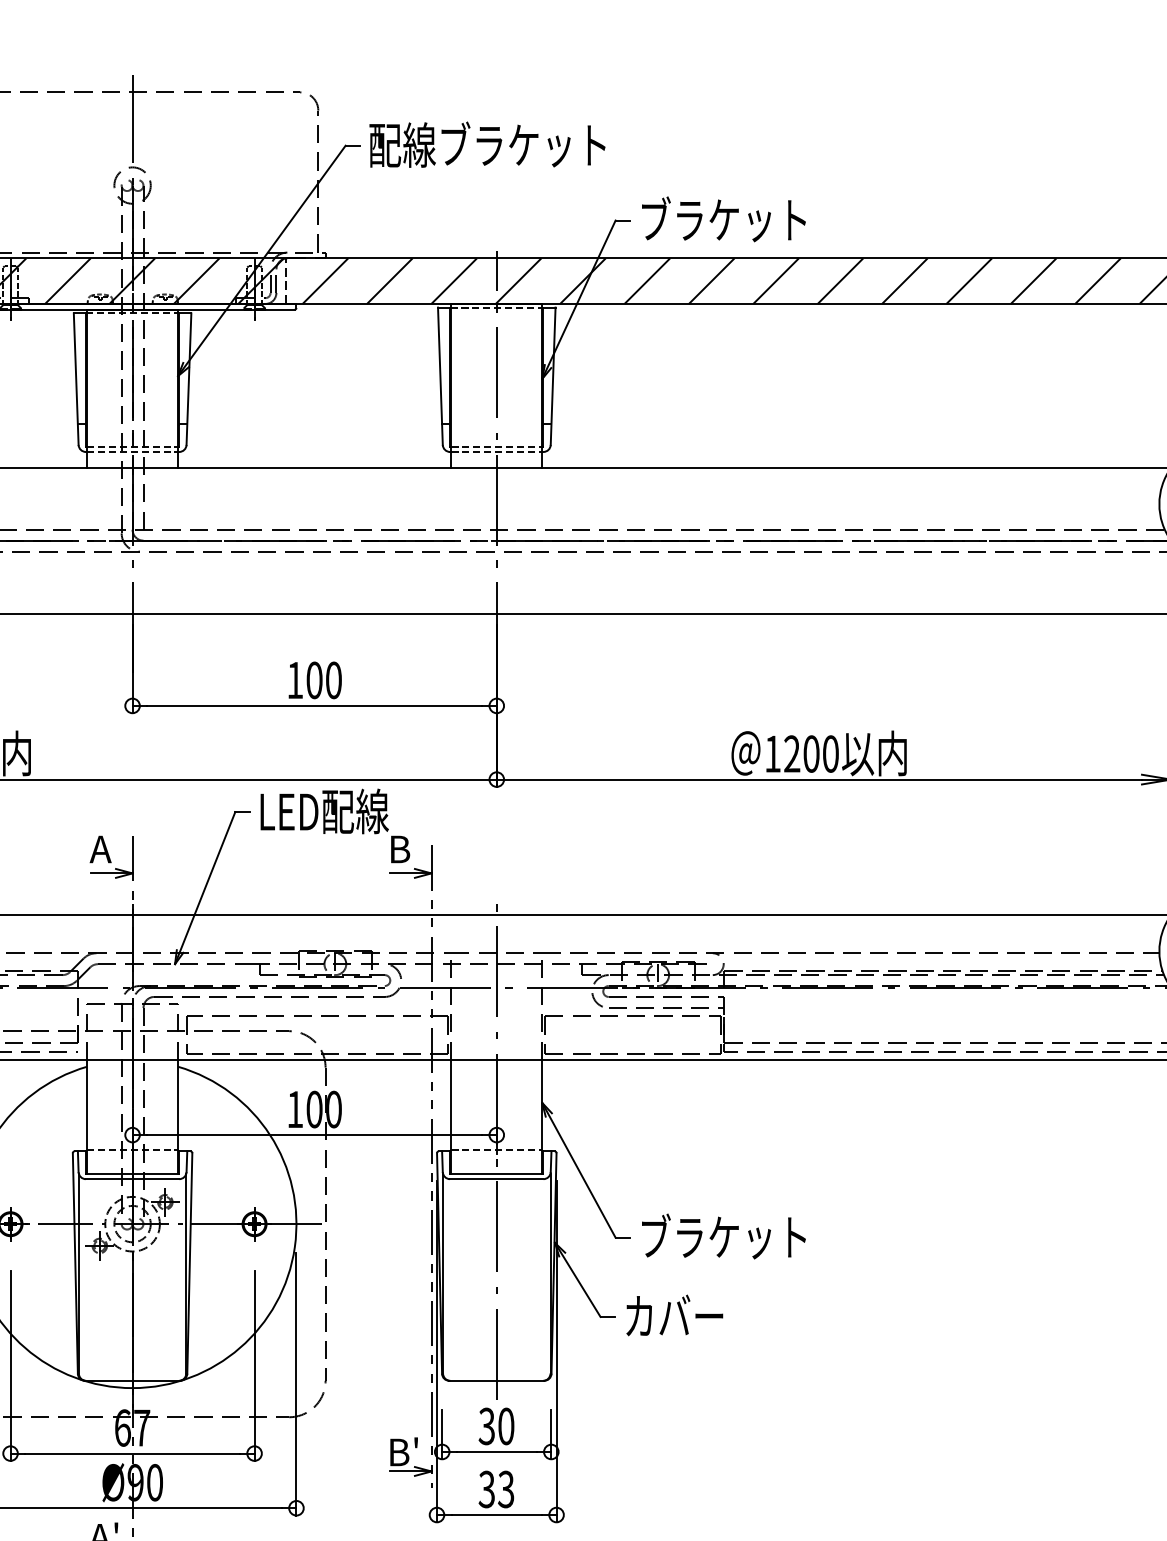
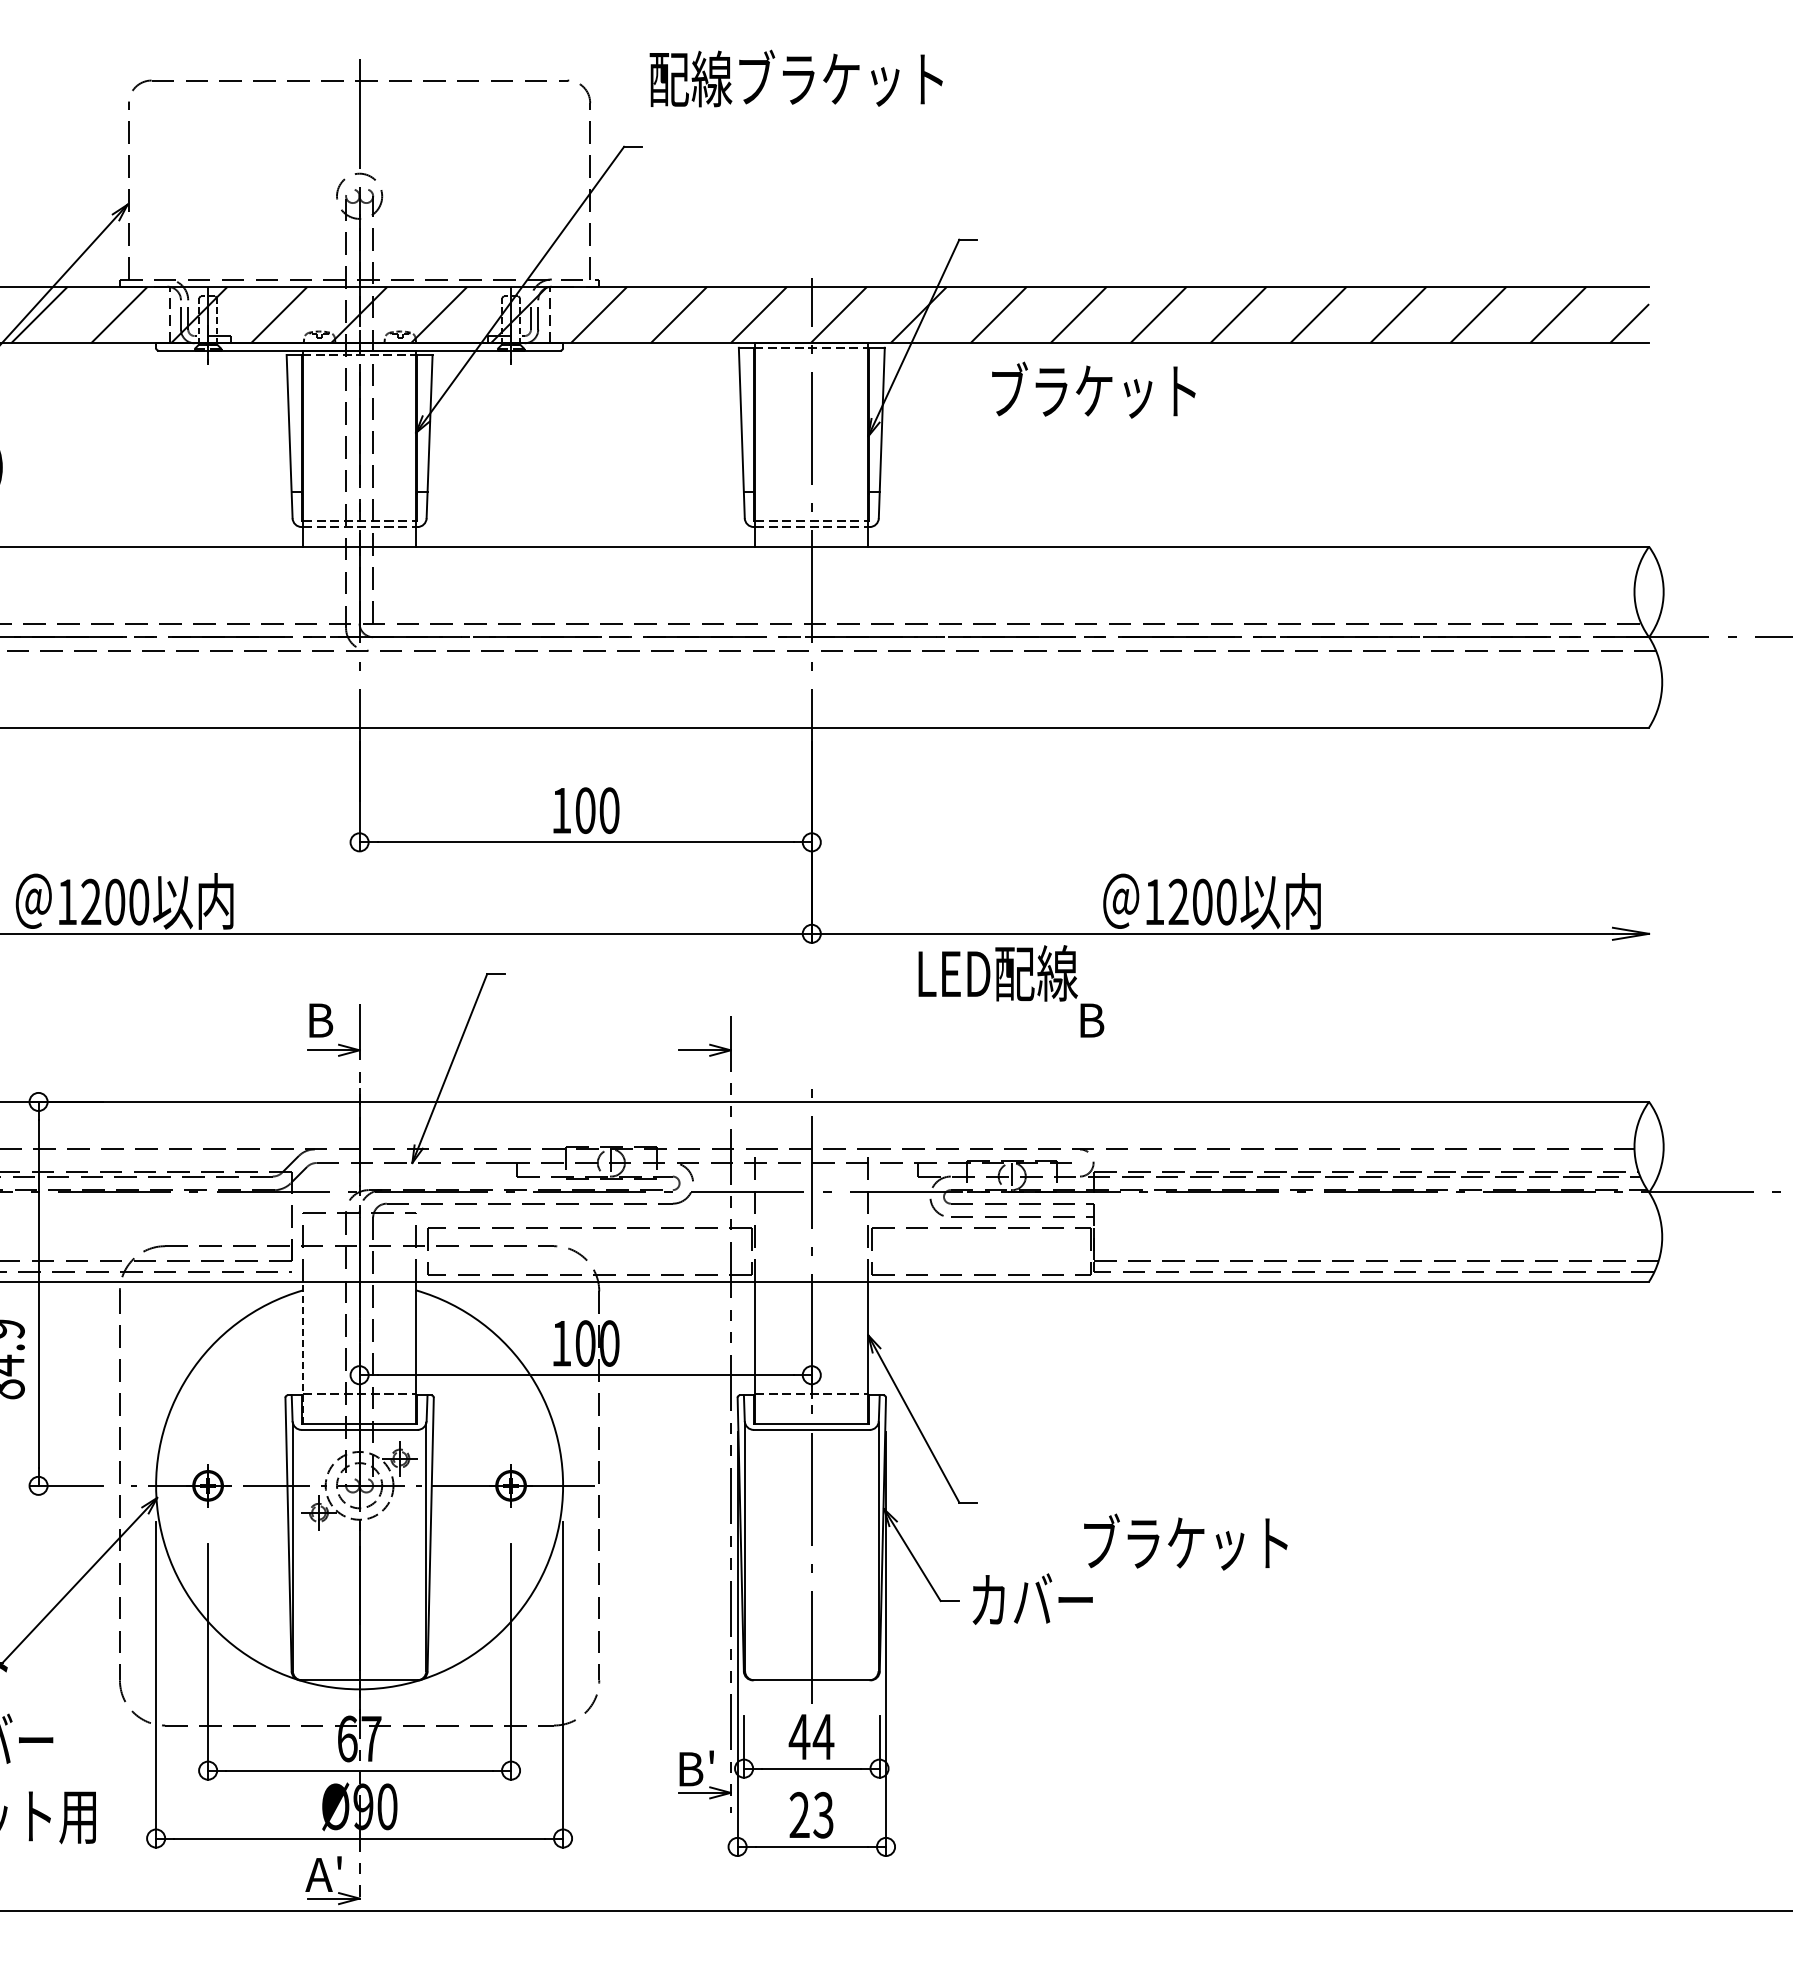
text: (486, 144) -> (795, 78), moved
text: (723, 218) -> (1093, 389), moved
text: (335, 826) -> (1011, 991), moved
text: (100, 849) -> (319, 1020), A -> B
line: (87, 1116) -> (303, 1352), solid -> dashed
text: (723, 1235) -> (1185, 1541), moved
text: (496, 1426) -> (811, 1736), 30 -> 44
text: (486, 1489) -> (799, 1815), 33 -> 23

